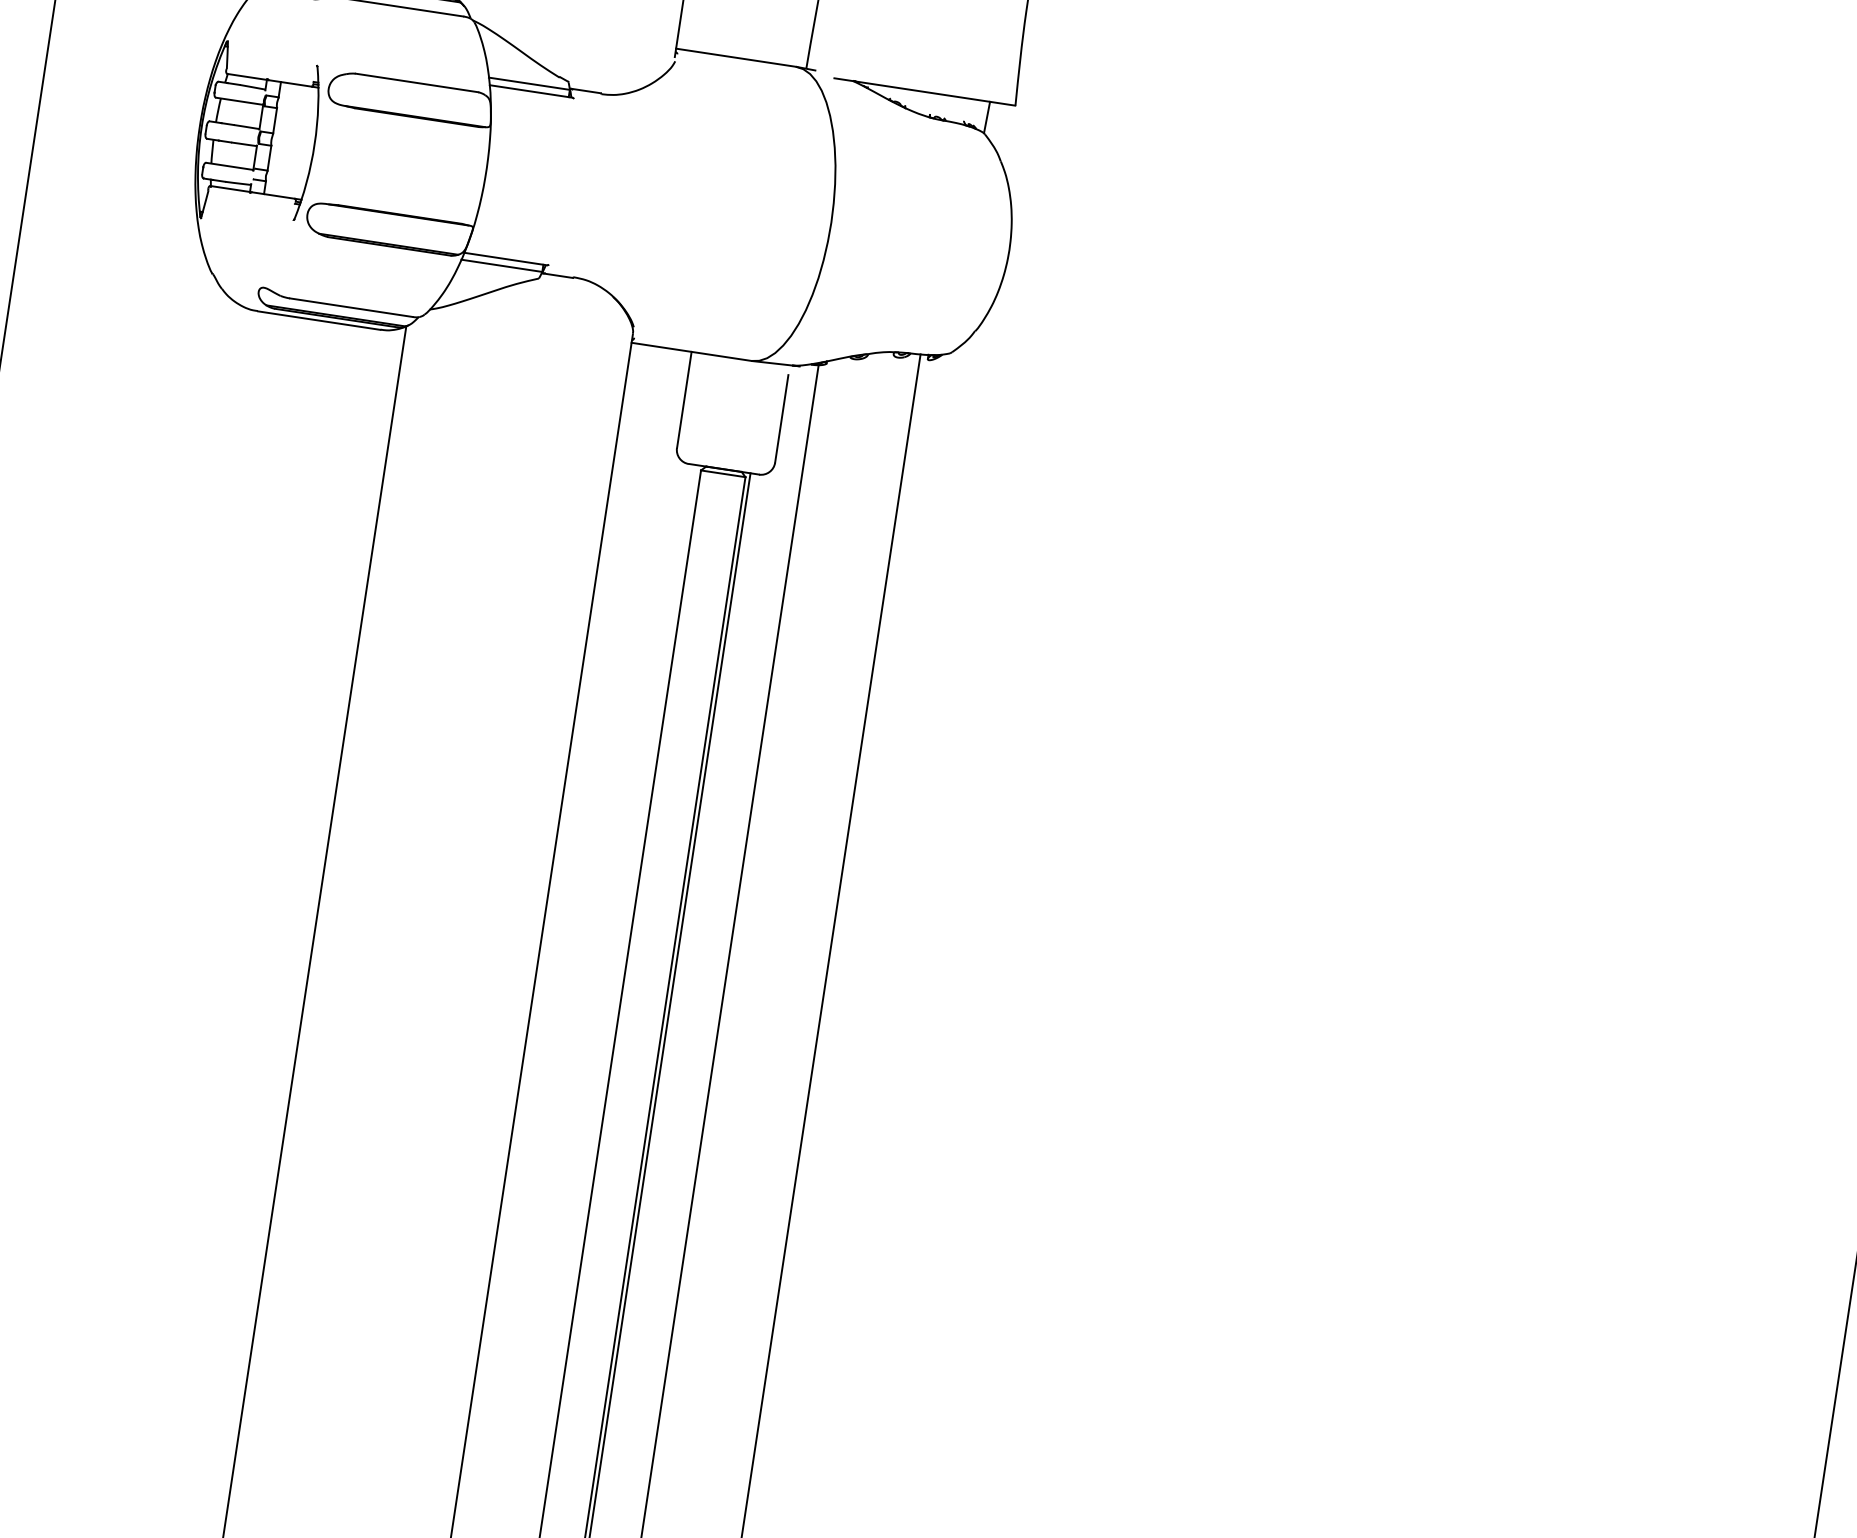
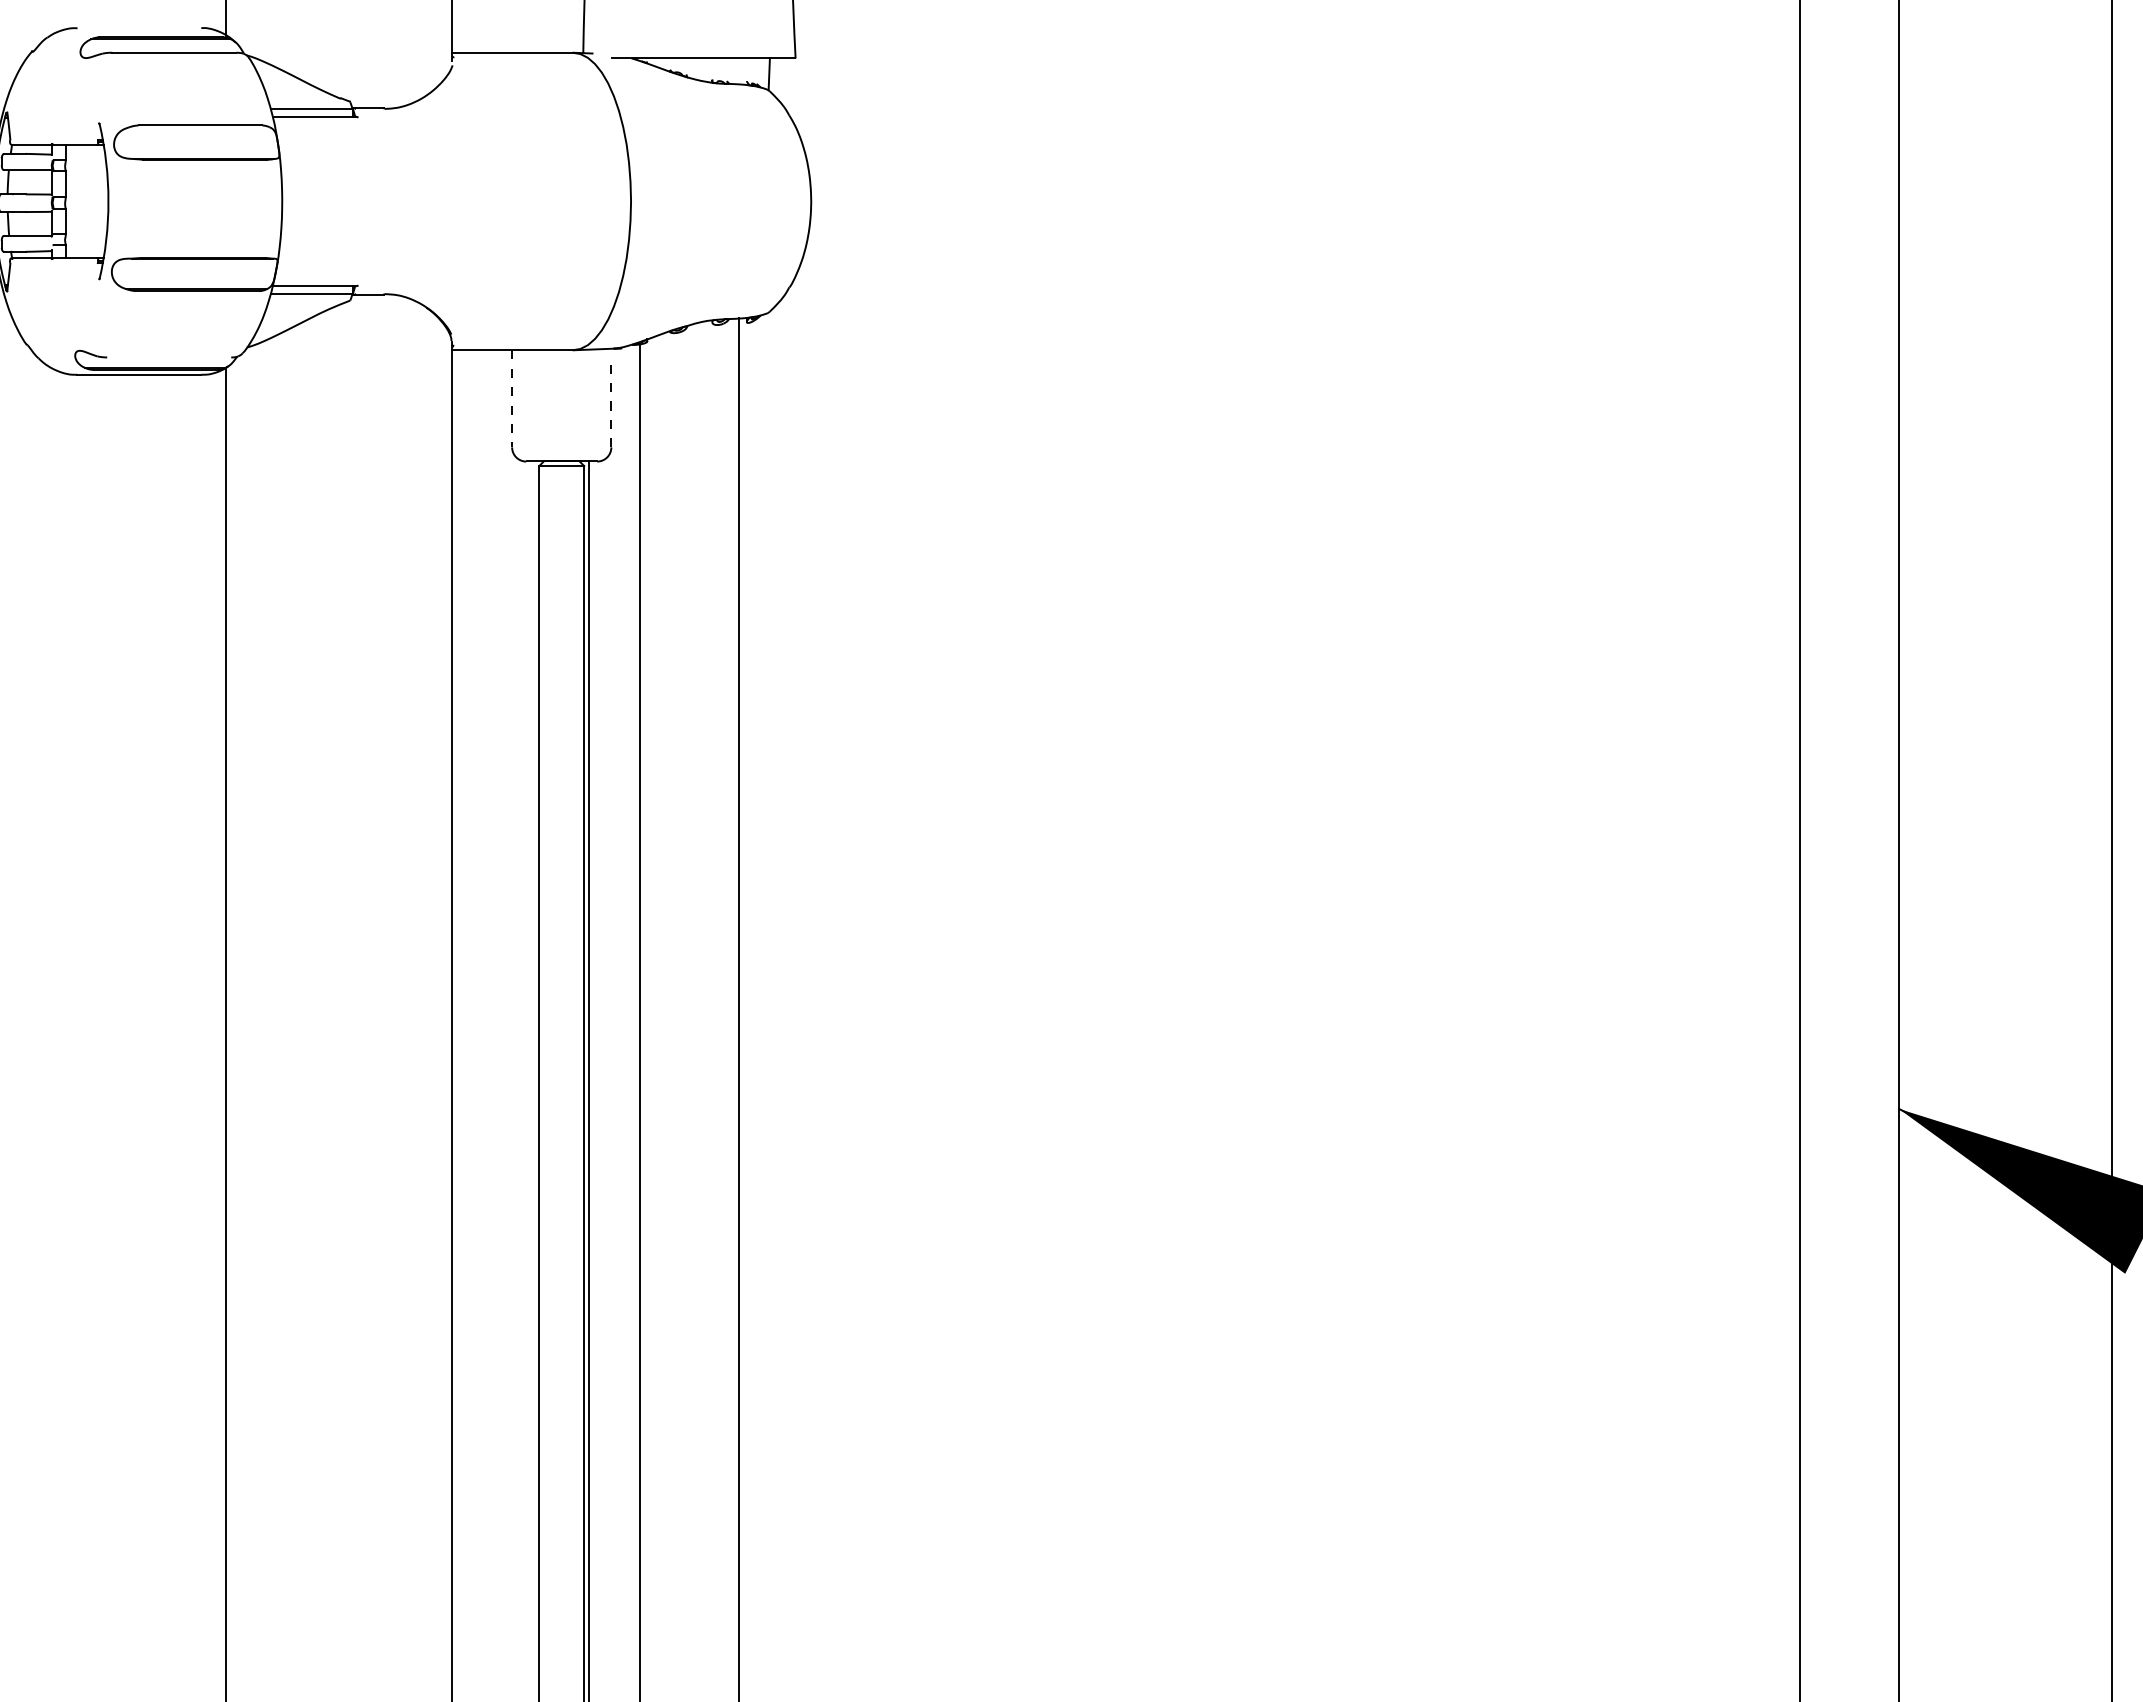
line: (351, 307) -> (169, 357), removed
line: (684, 399) -> (512, 398), solid -> dashed
line: (781, 418) -> (611, 402), solid -> dashed

